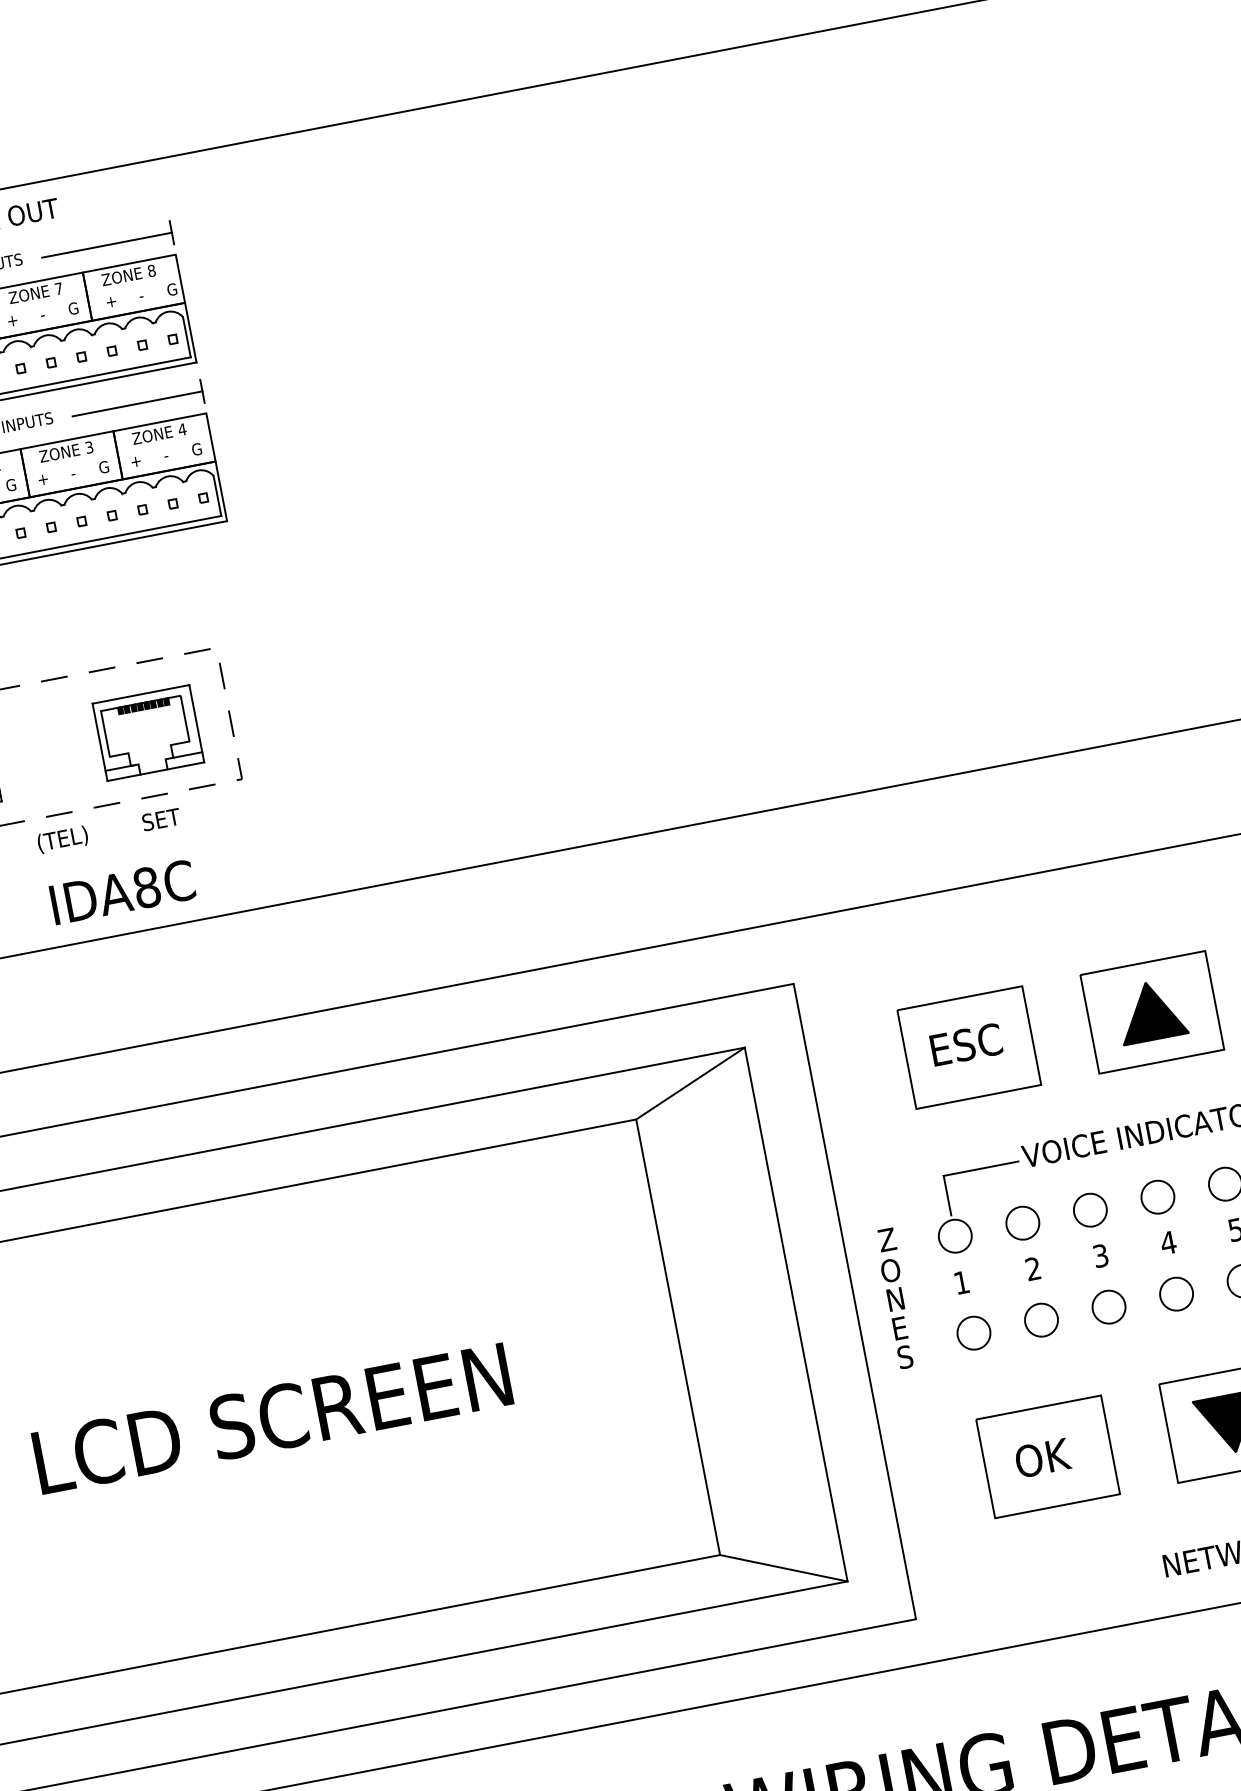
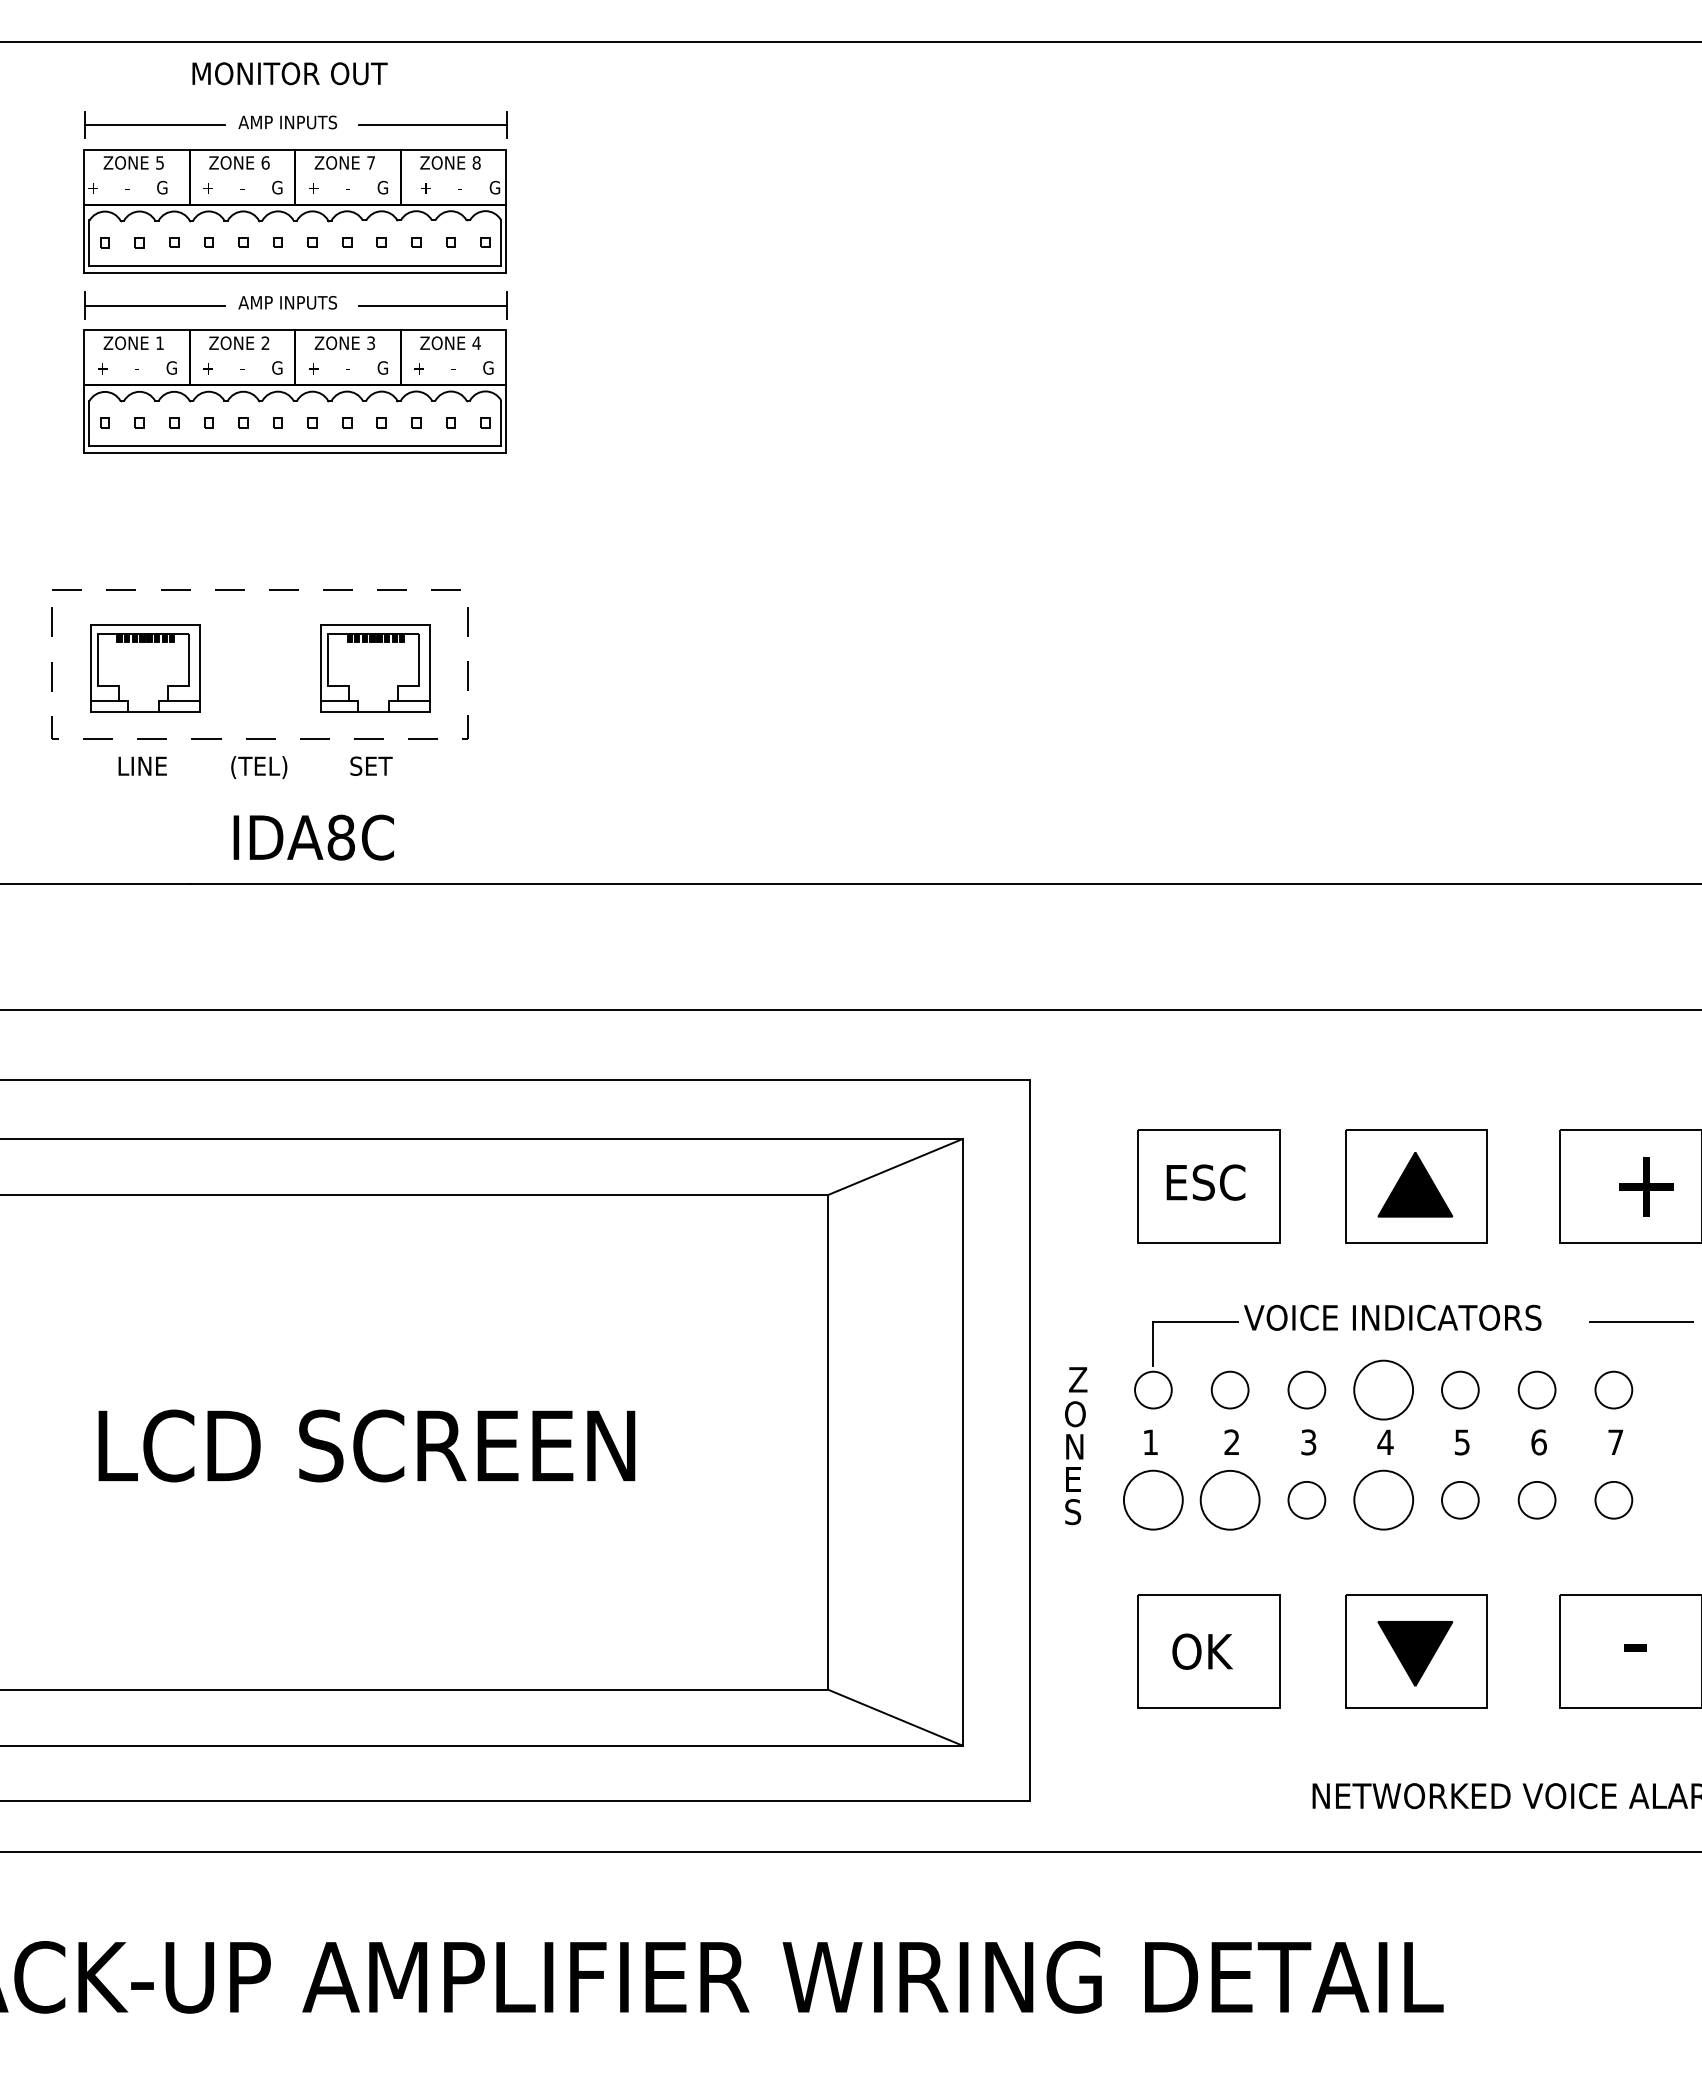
circle: (1157, 1196) -> (1383, 1389), size x1.6
circle: (1176, 1294) -> (1383, 1500), size x1.6
circle: (1040, 1319) -> (1229, 1499), size x1.6
circle: (974, 1333) -> (1153, 1500), size x1.6

